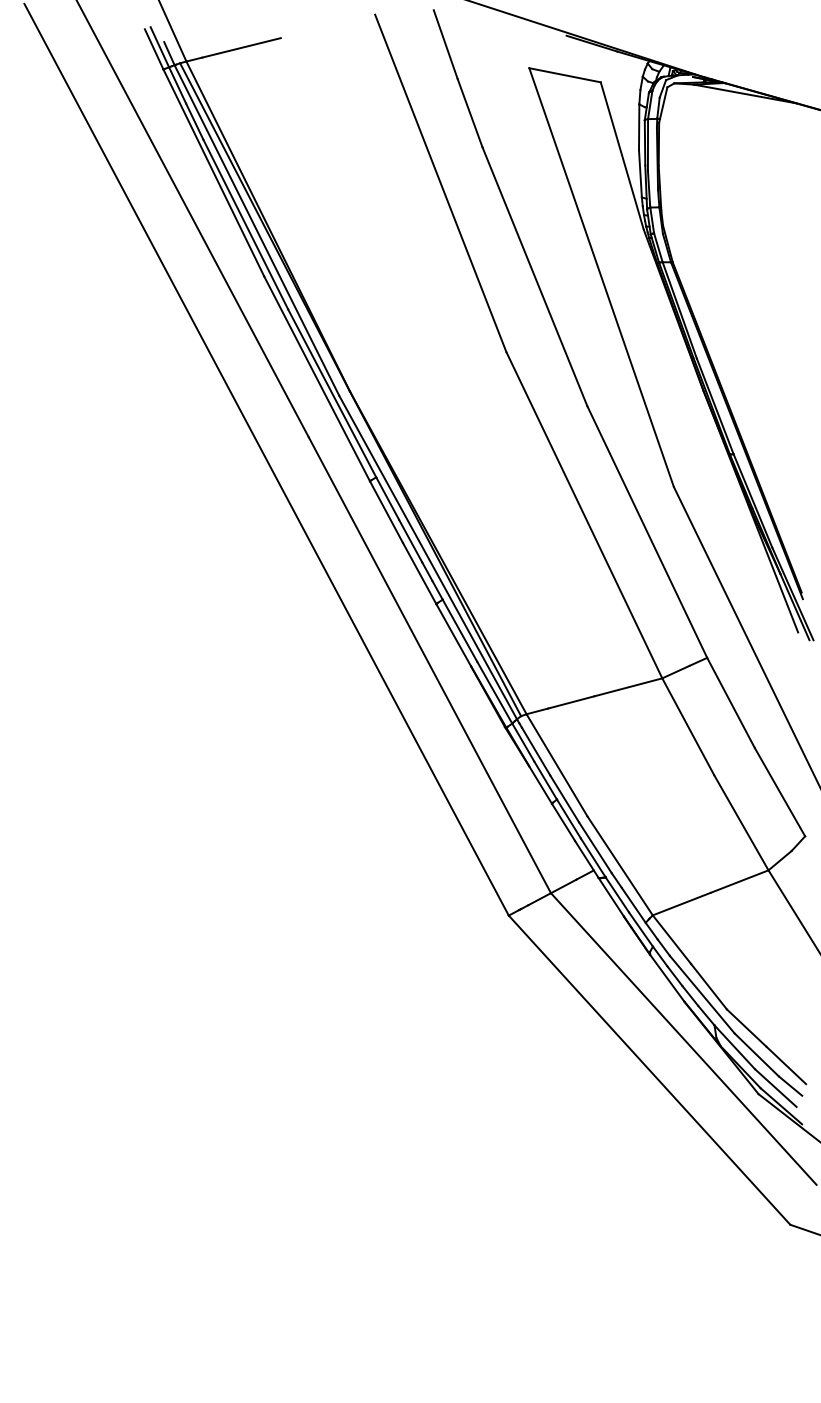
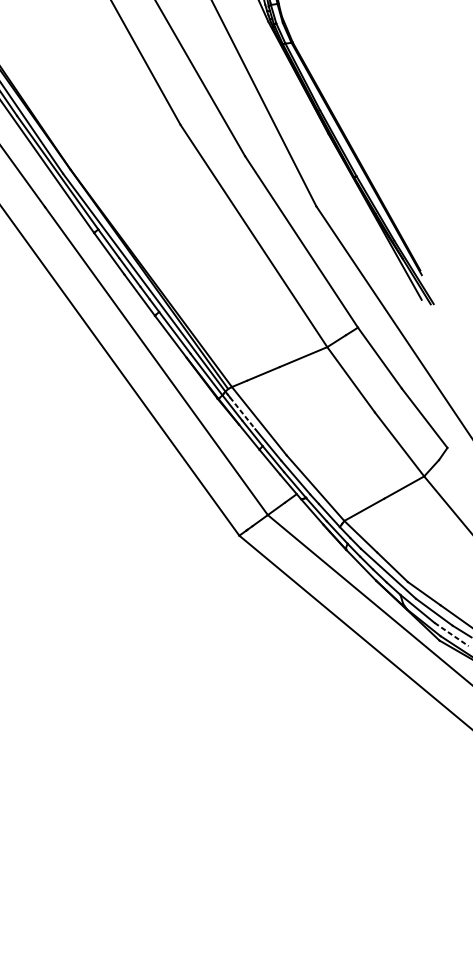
line: (536, 751) -> (242, 413), solid -> dashed
line: (776, 1088) -> (452, 634), solid -> dashed

